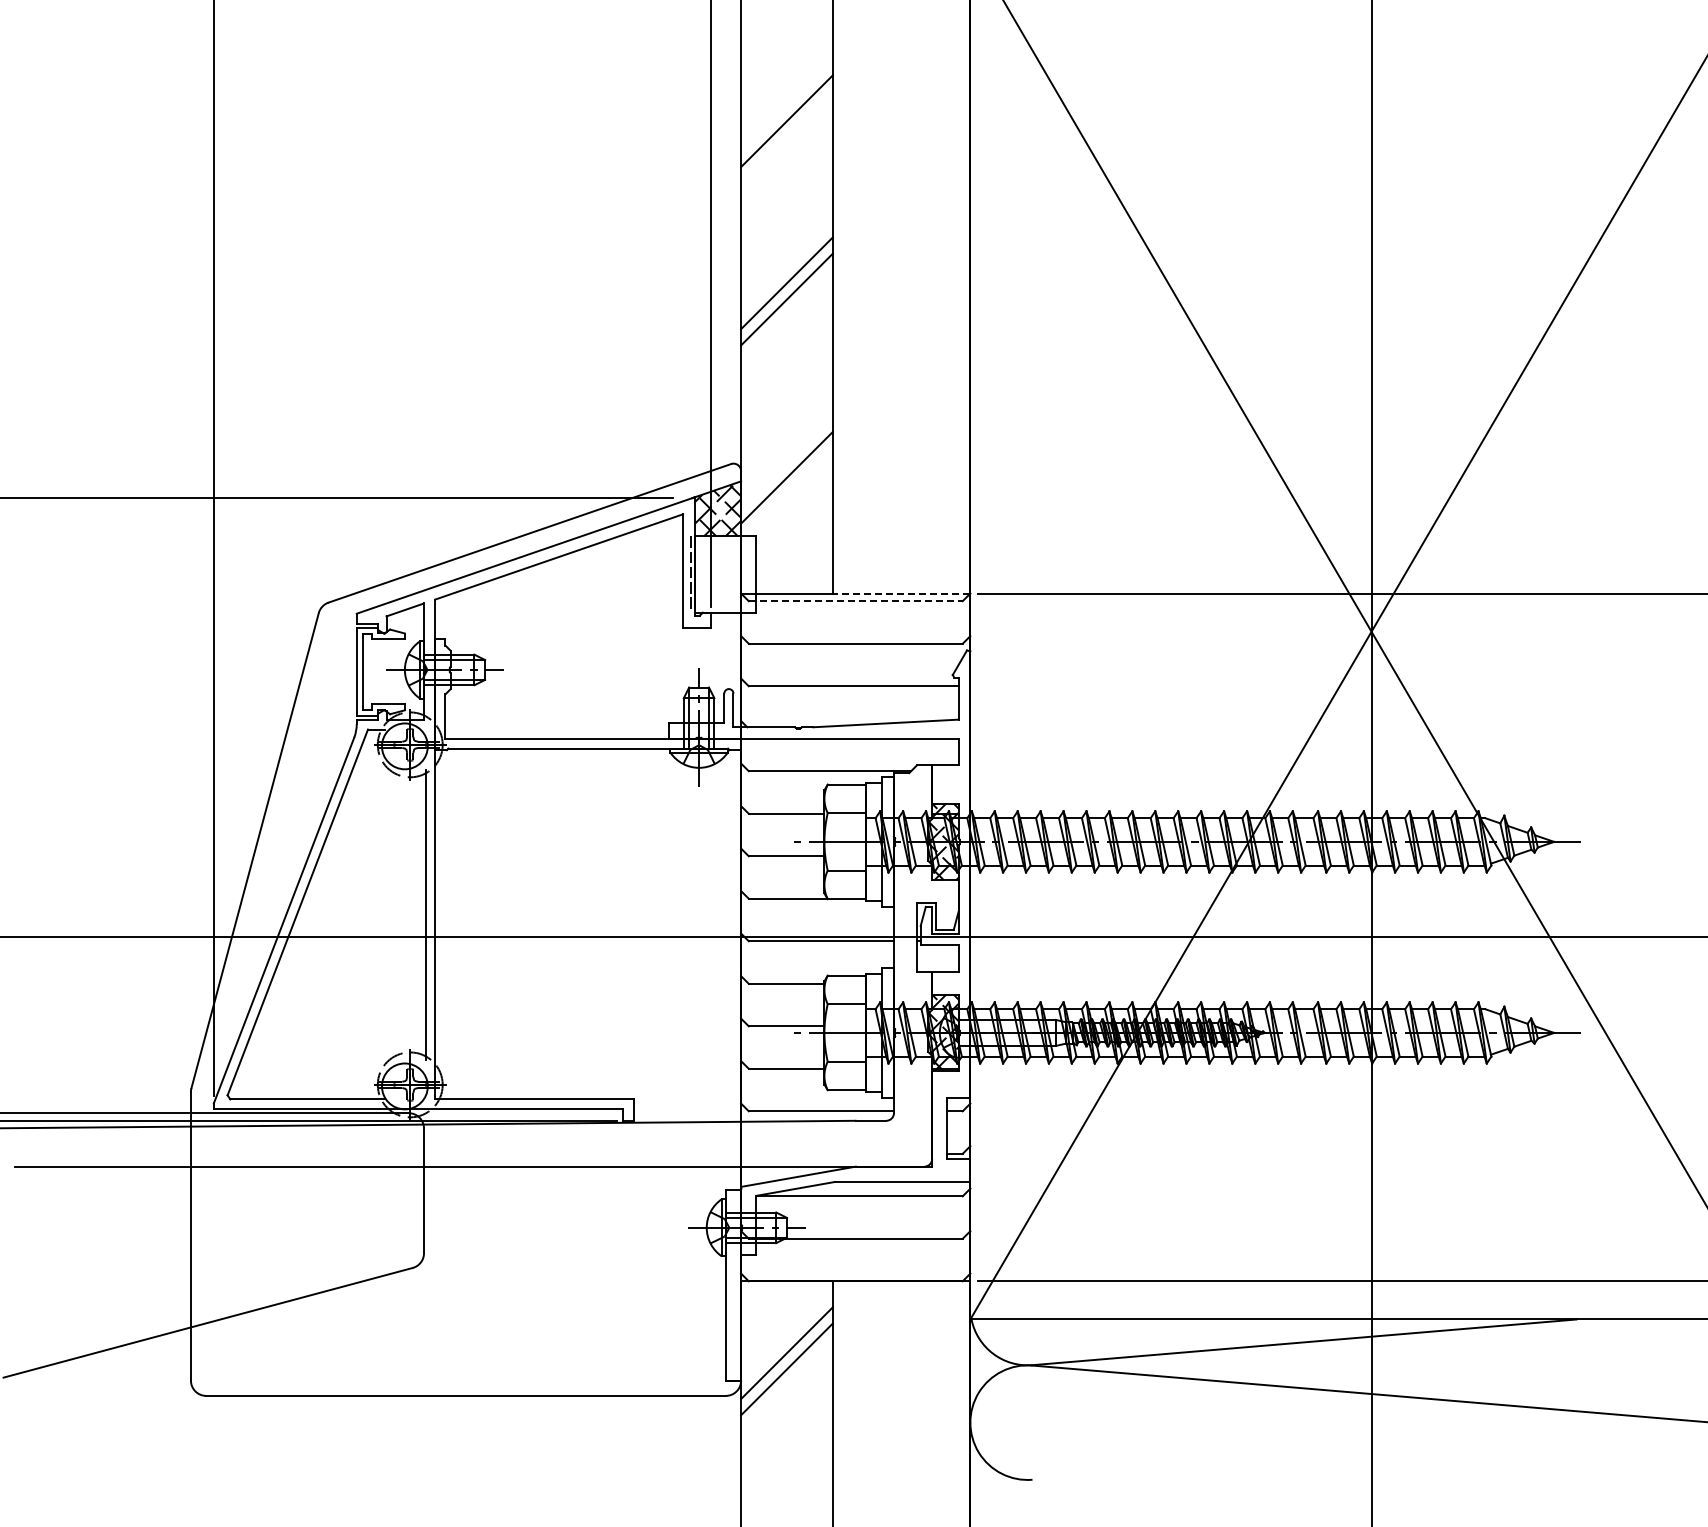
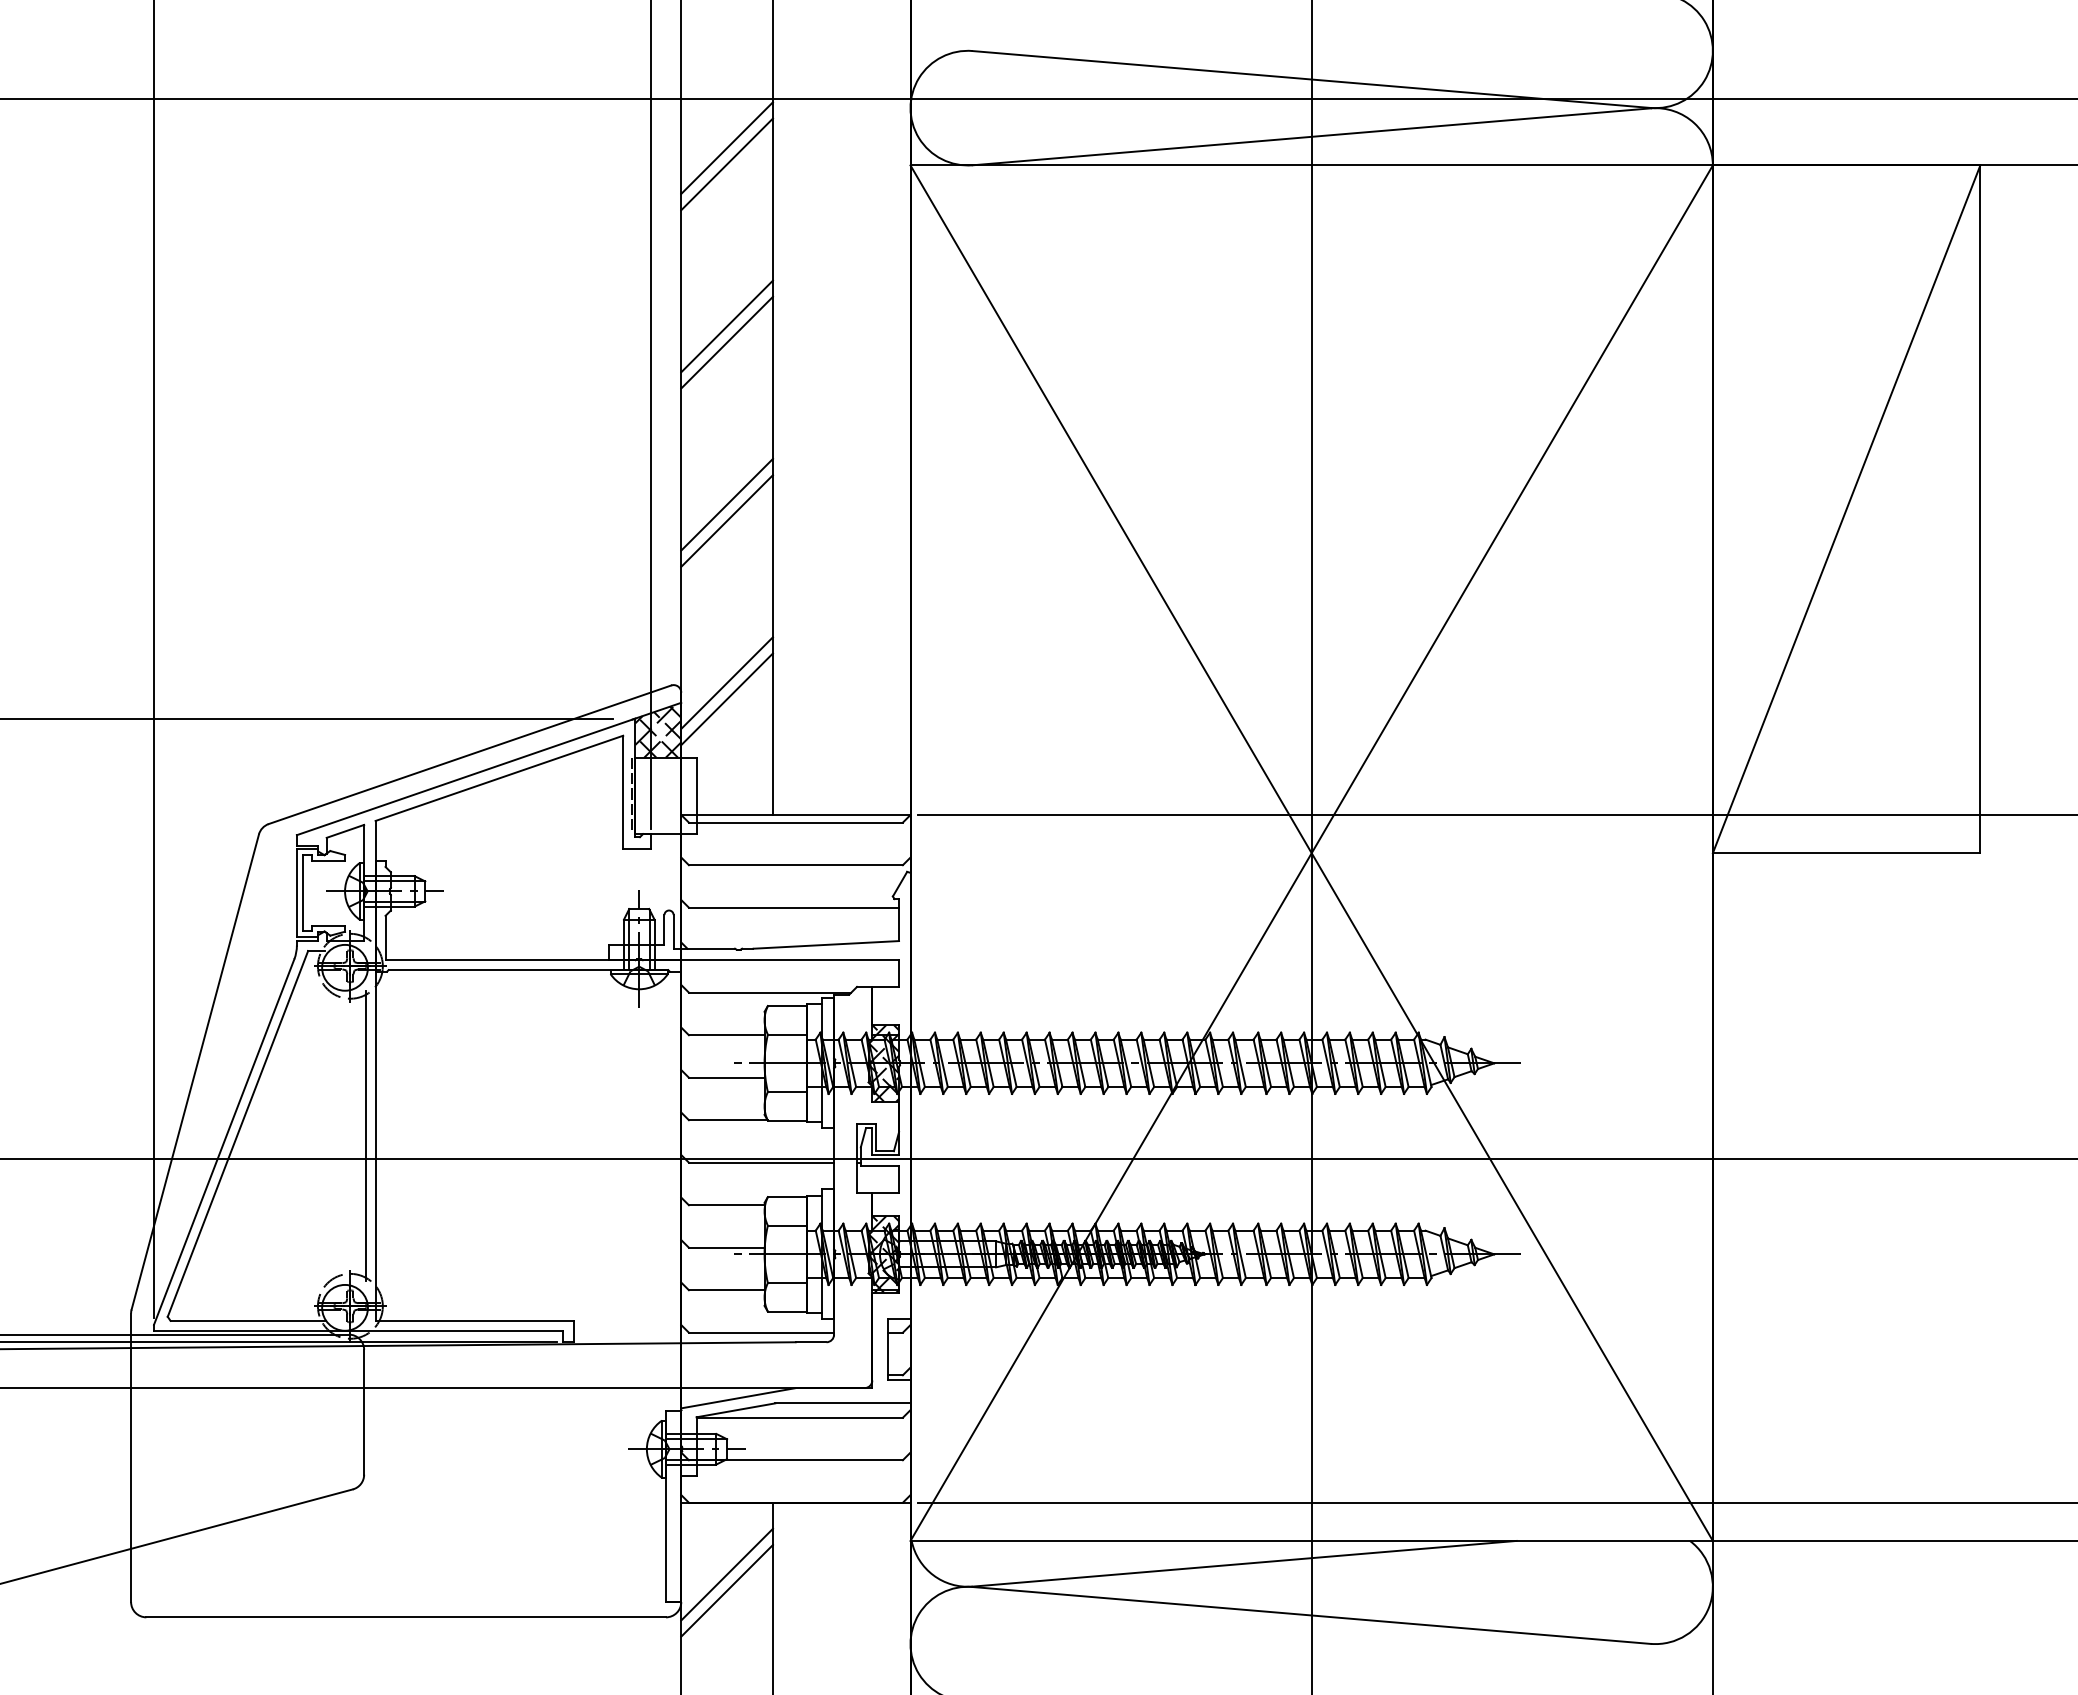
line: (786, 105) -> (726, 326), added
line: (786, 461) -> (726, 682), added
line: (901, 593) -> (841, 814), dashed -> solid
line: (855, 601) -> (795, 822), dashed -> solid

